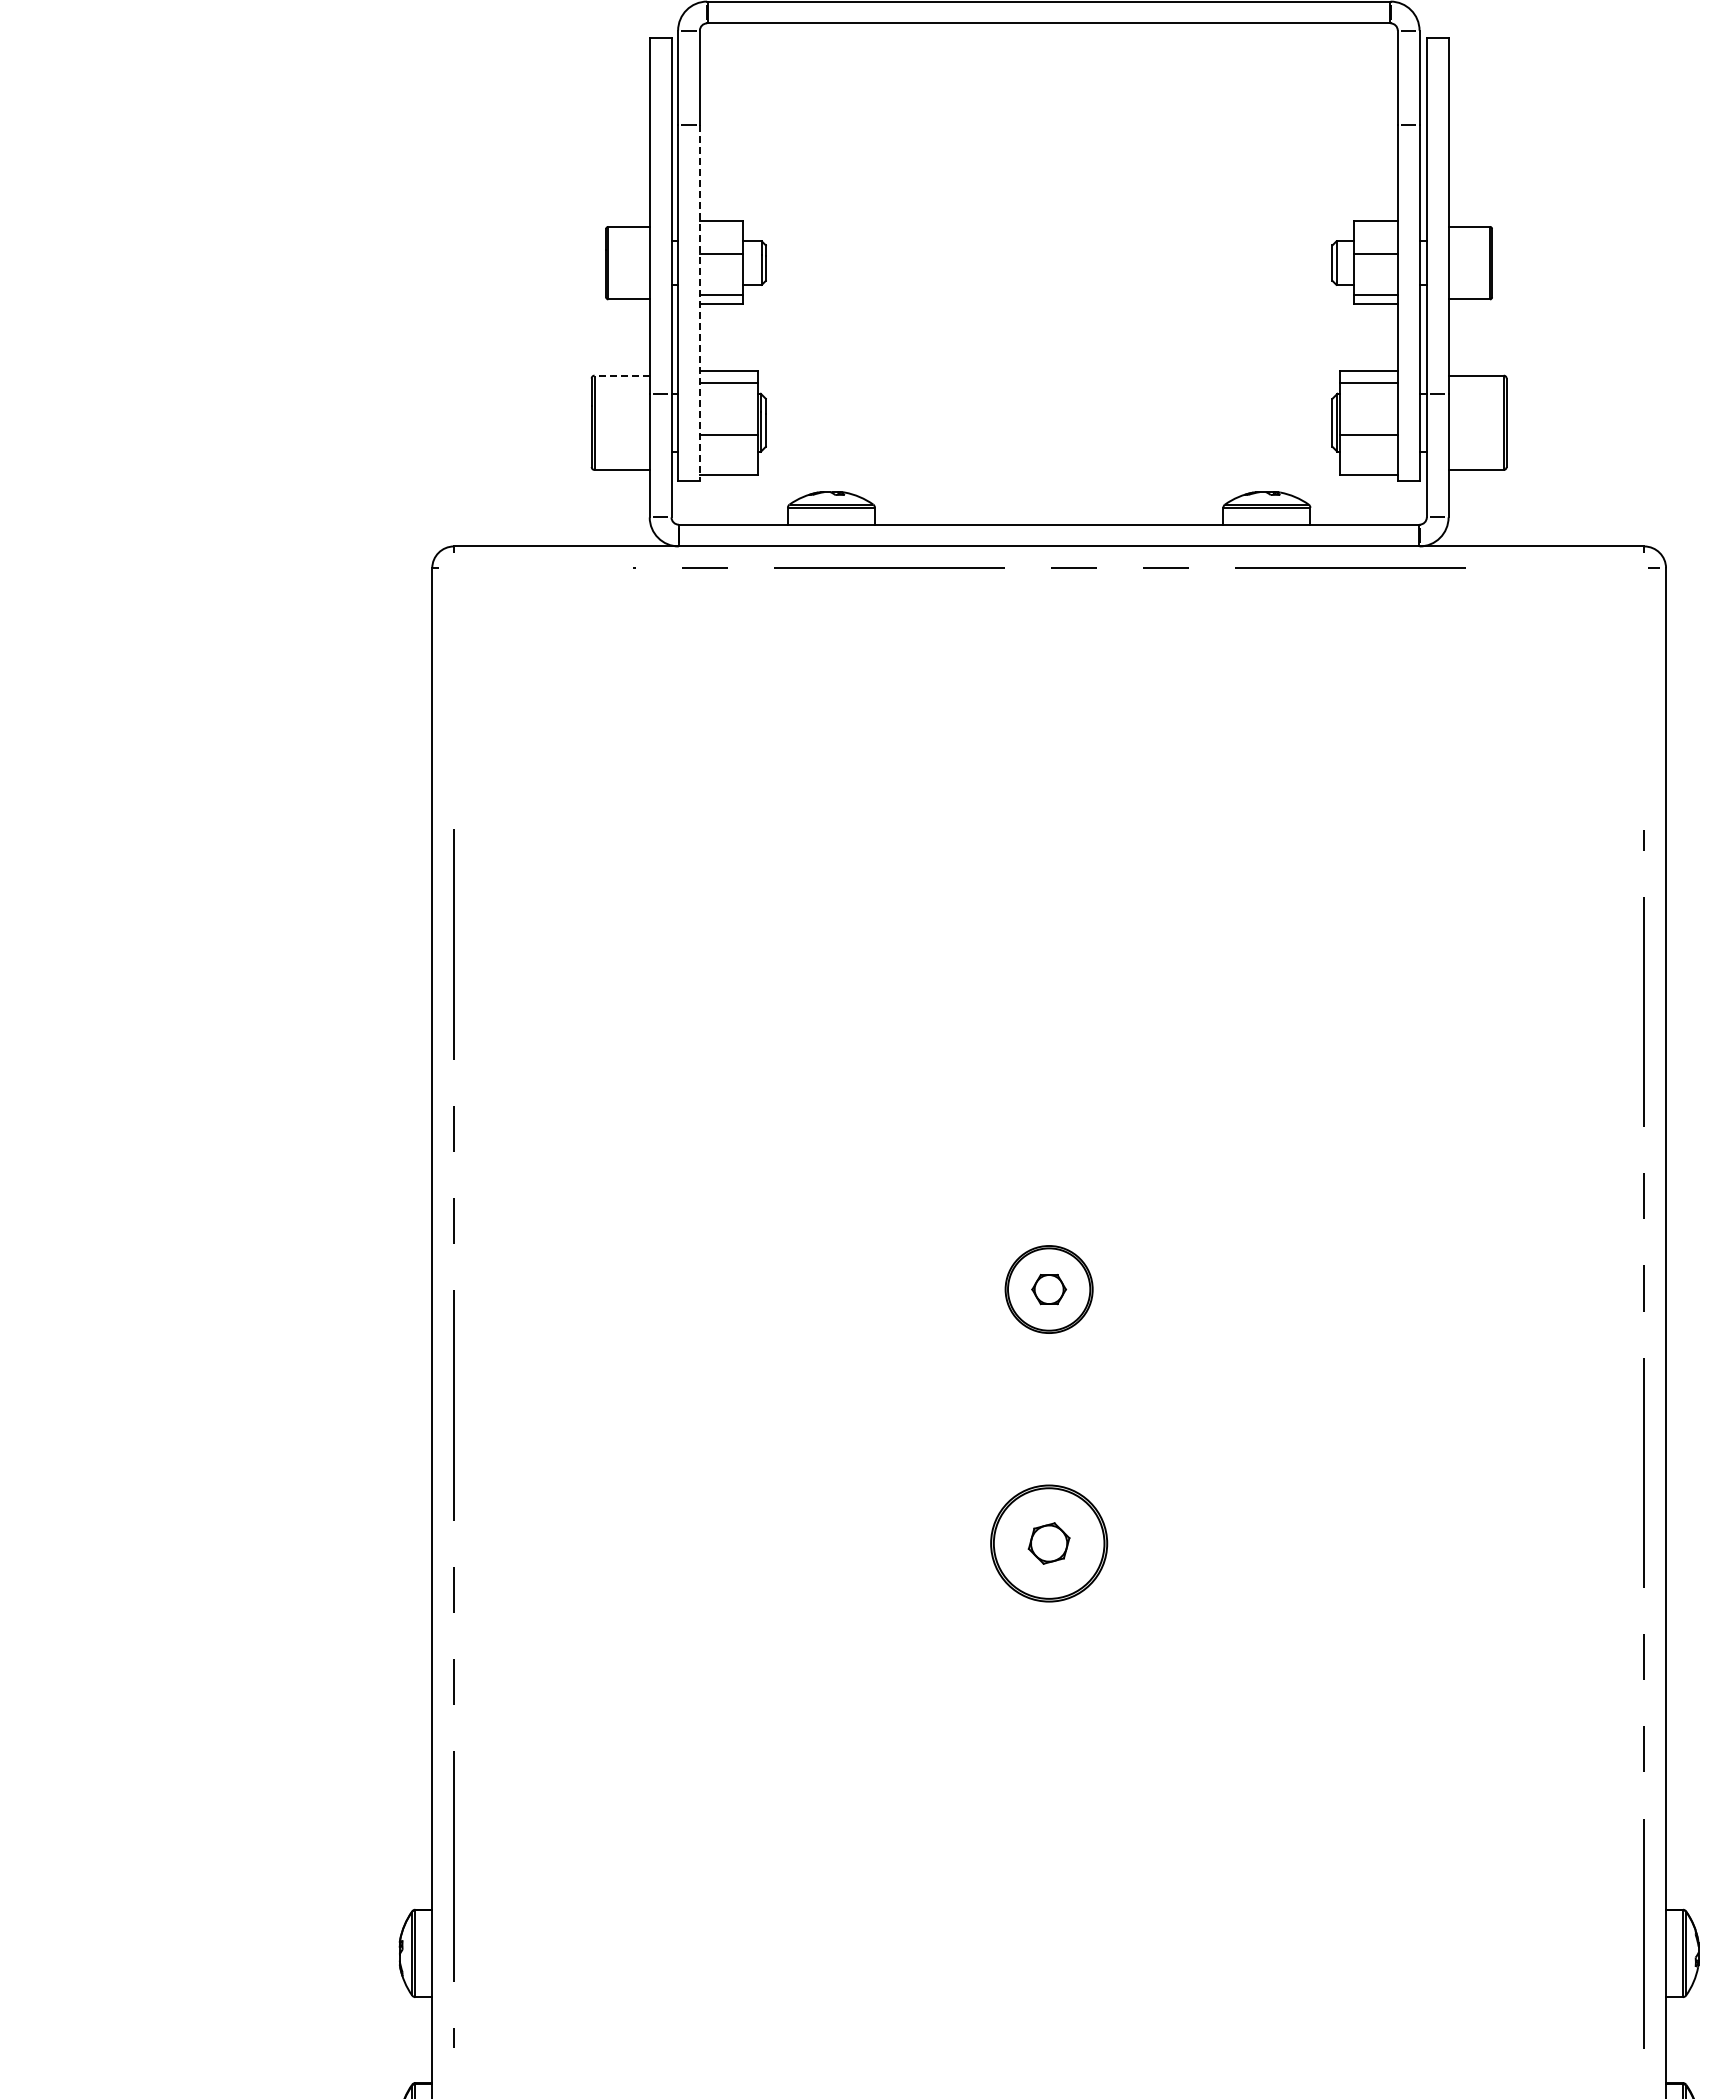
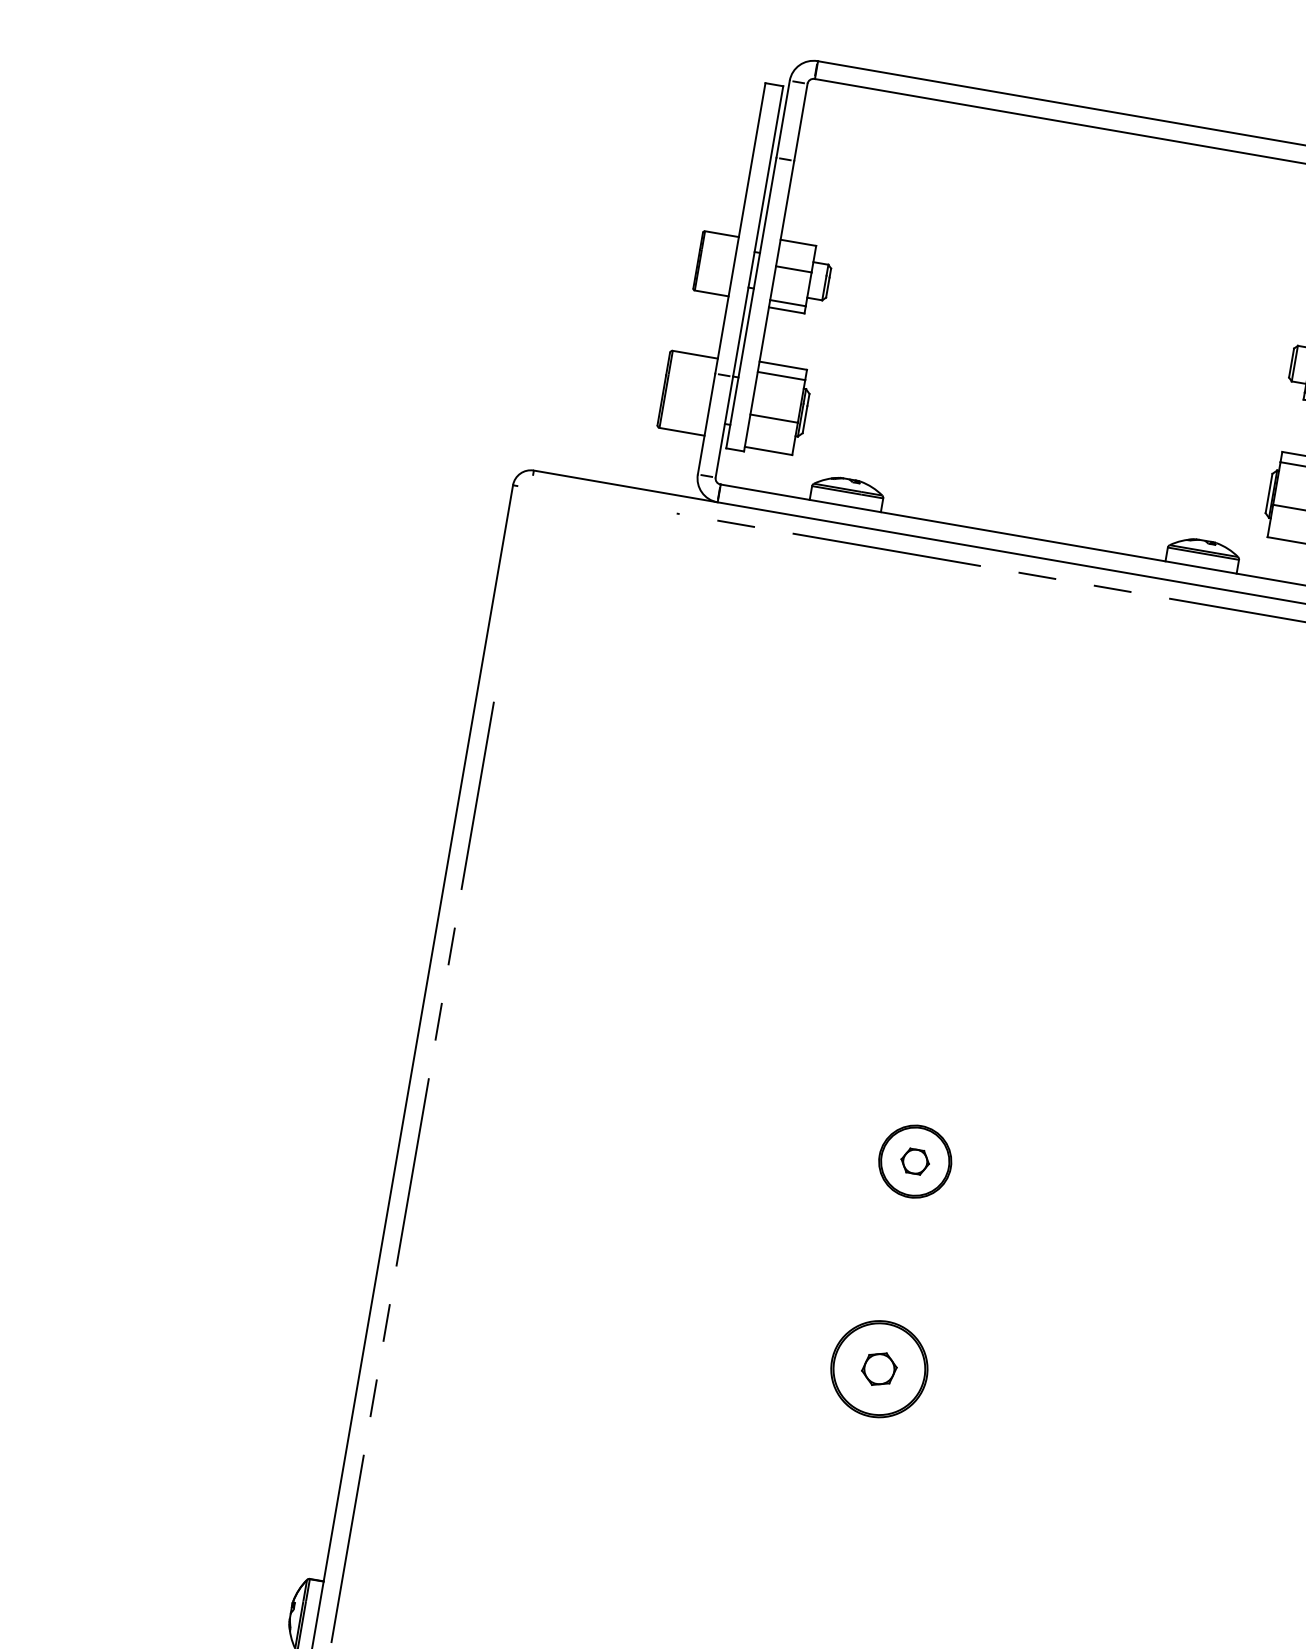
line: (699, 302) -> (768, 305), dashed -> solid
line: (622, 375) -> (695, 354), dashed -> solid

